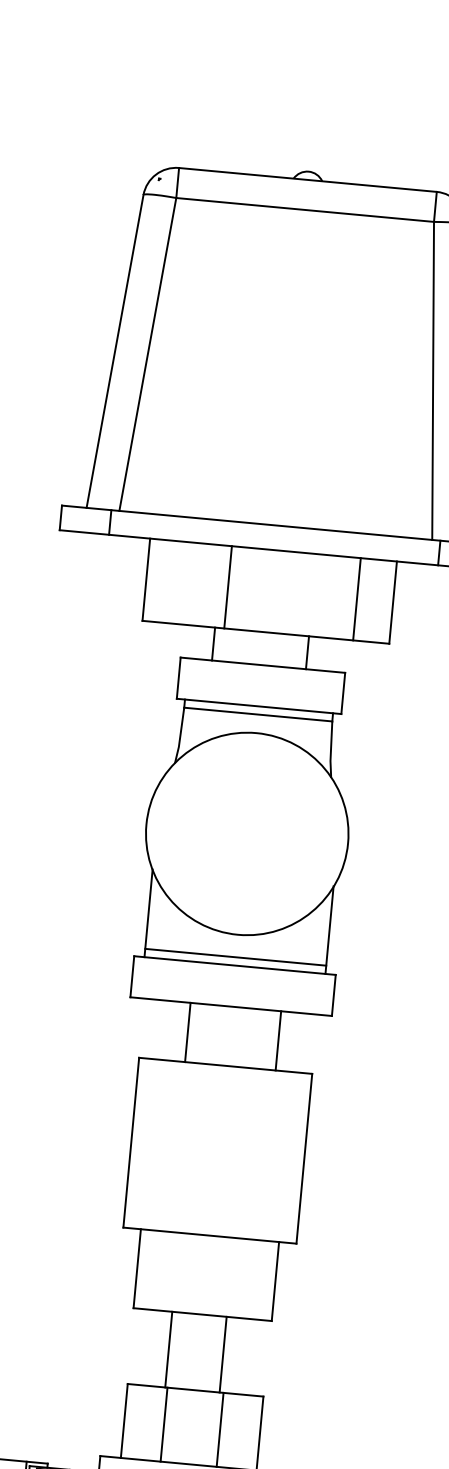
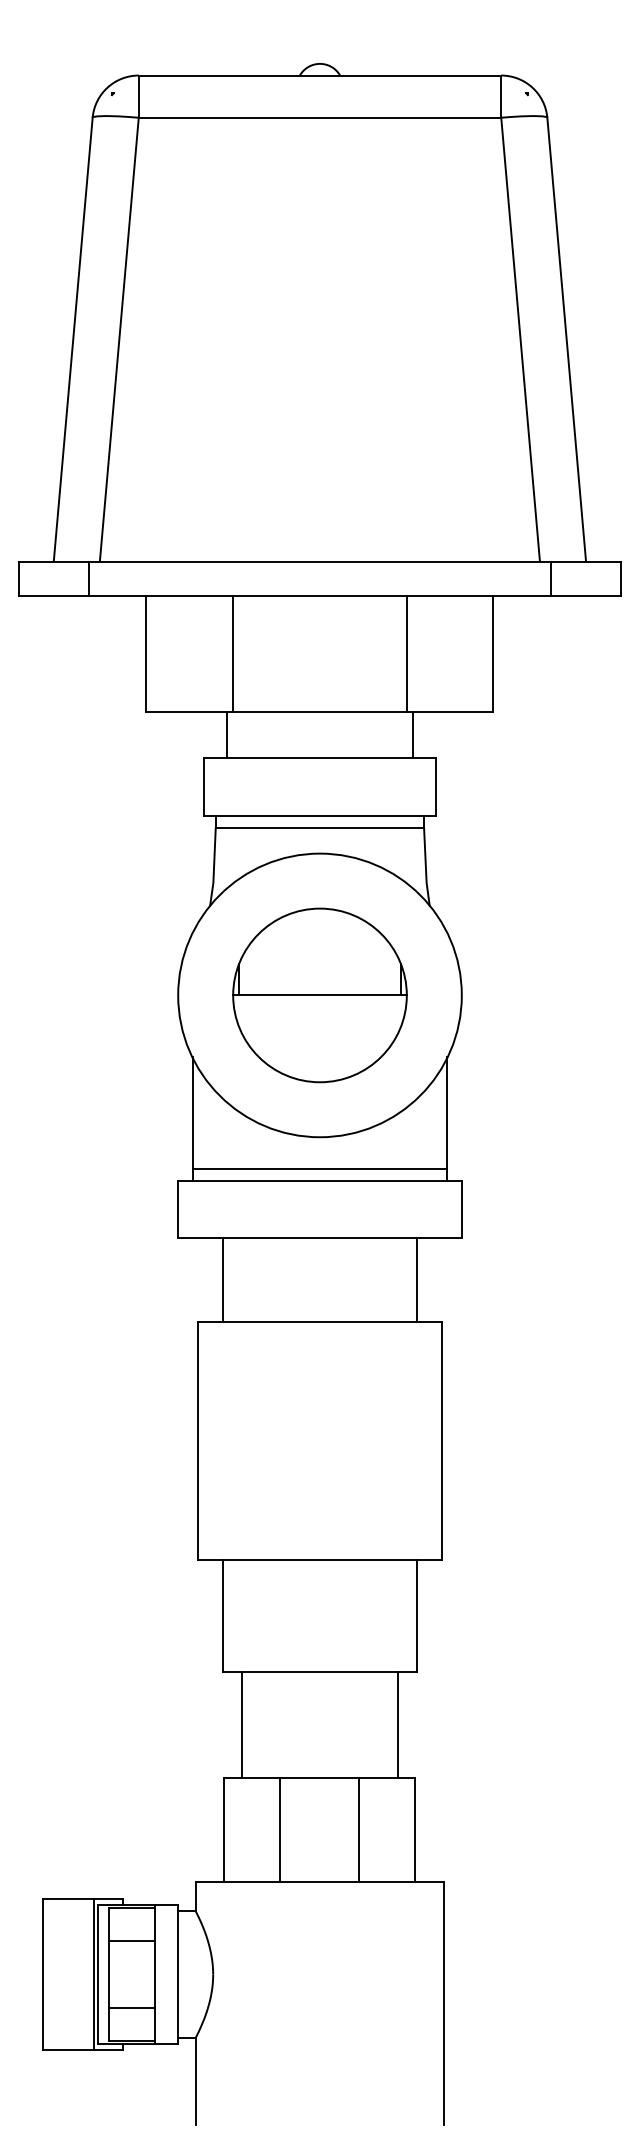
line: (228, 587) -> (233, 653), moved
line: (356, 598) -> (406, 653), moved
line: (213, 643) -> (227, 734), moved
line: (307, 652) -> (412, 734), moved
part: (246, 833) -> (319, 995), added
line: (187, 1032) -> (222, 1279), moved
line: (278, 1040) -> (417, 1279), moved
line: (168, 1349) -> (242, 1724), moved
line: (222, 1354) -> (397, 1724), moved

